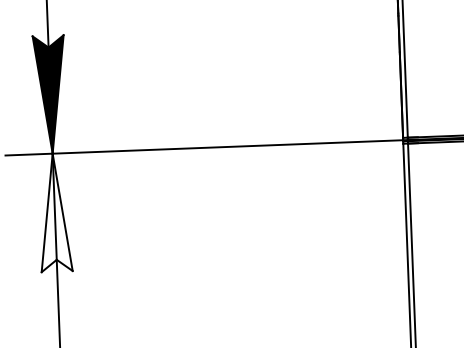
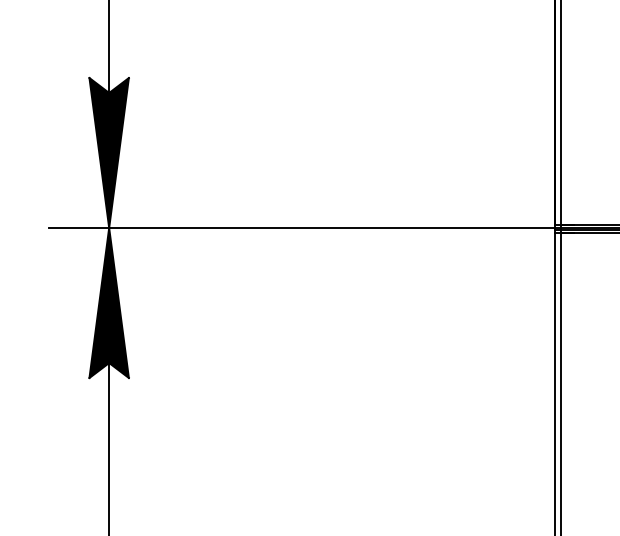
fill: (54, 213) -> (108, 303), added

